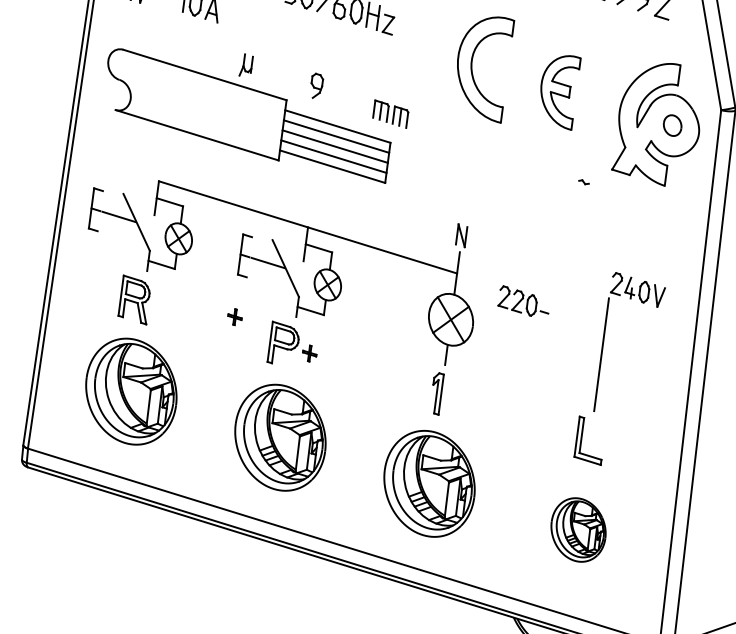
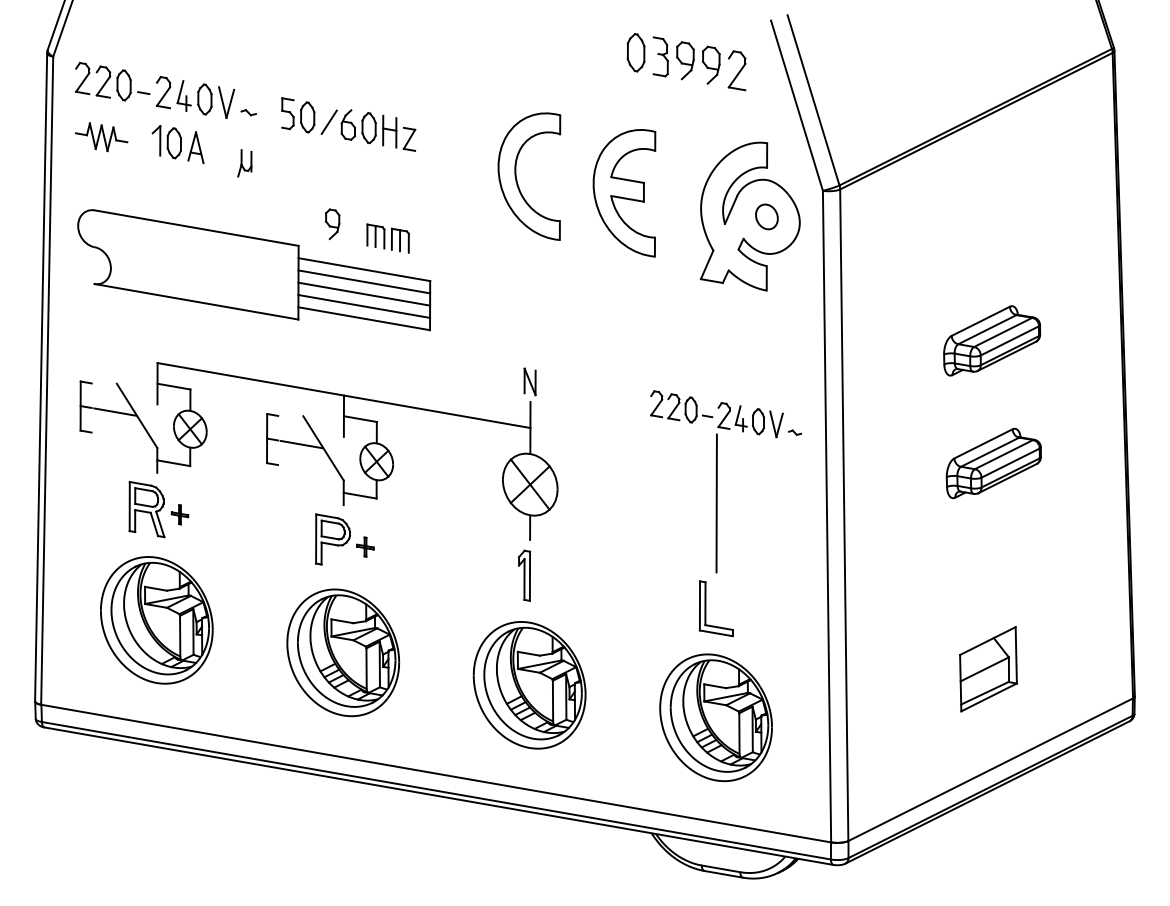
part: (246, 65) -> (244, 163), moved
part: (558, 91) -> (624, 193), size x1.43
part: (390, 114) -> (387, 238), moved
part: (583, 182) -> (794, 432), moved
part: (524, 301) -> (681, 406), moved
part: (234, 316) -> (179, 514), moved
part: (578, 529) -> (715, 717), size x1.67

